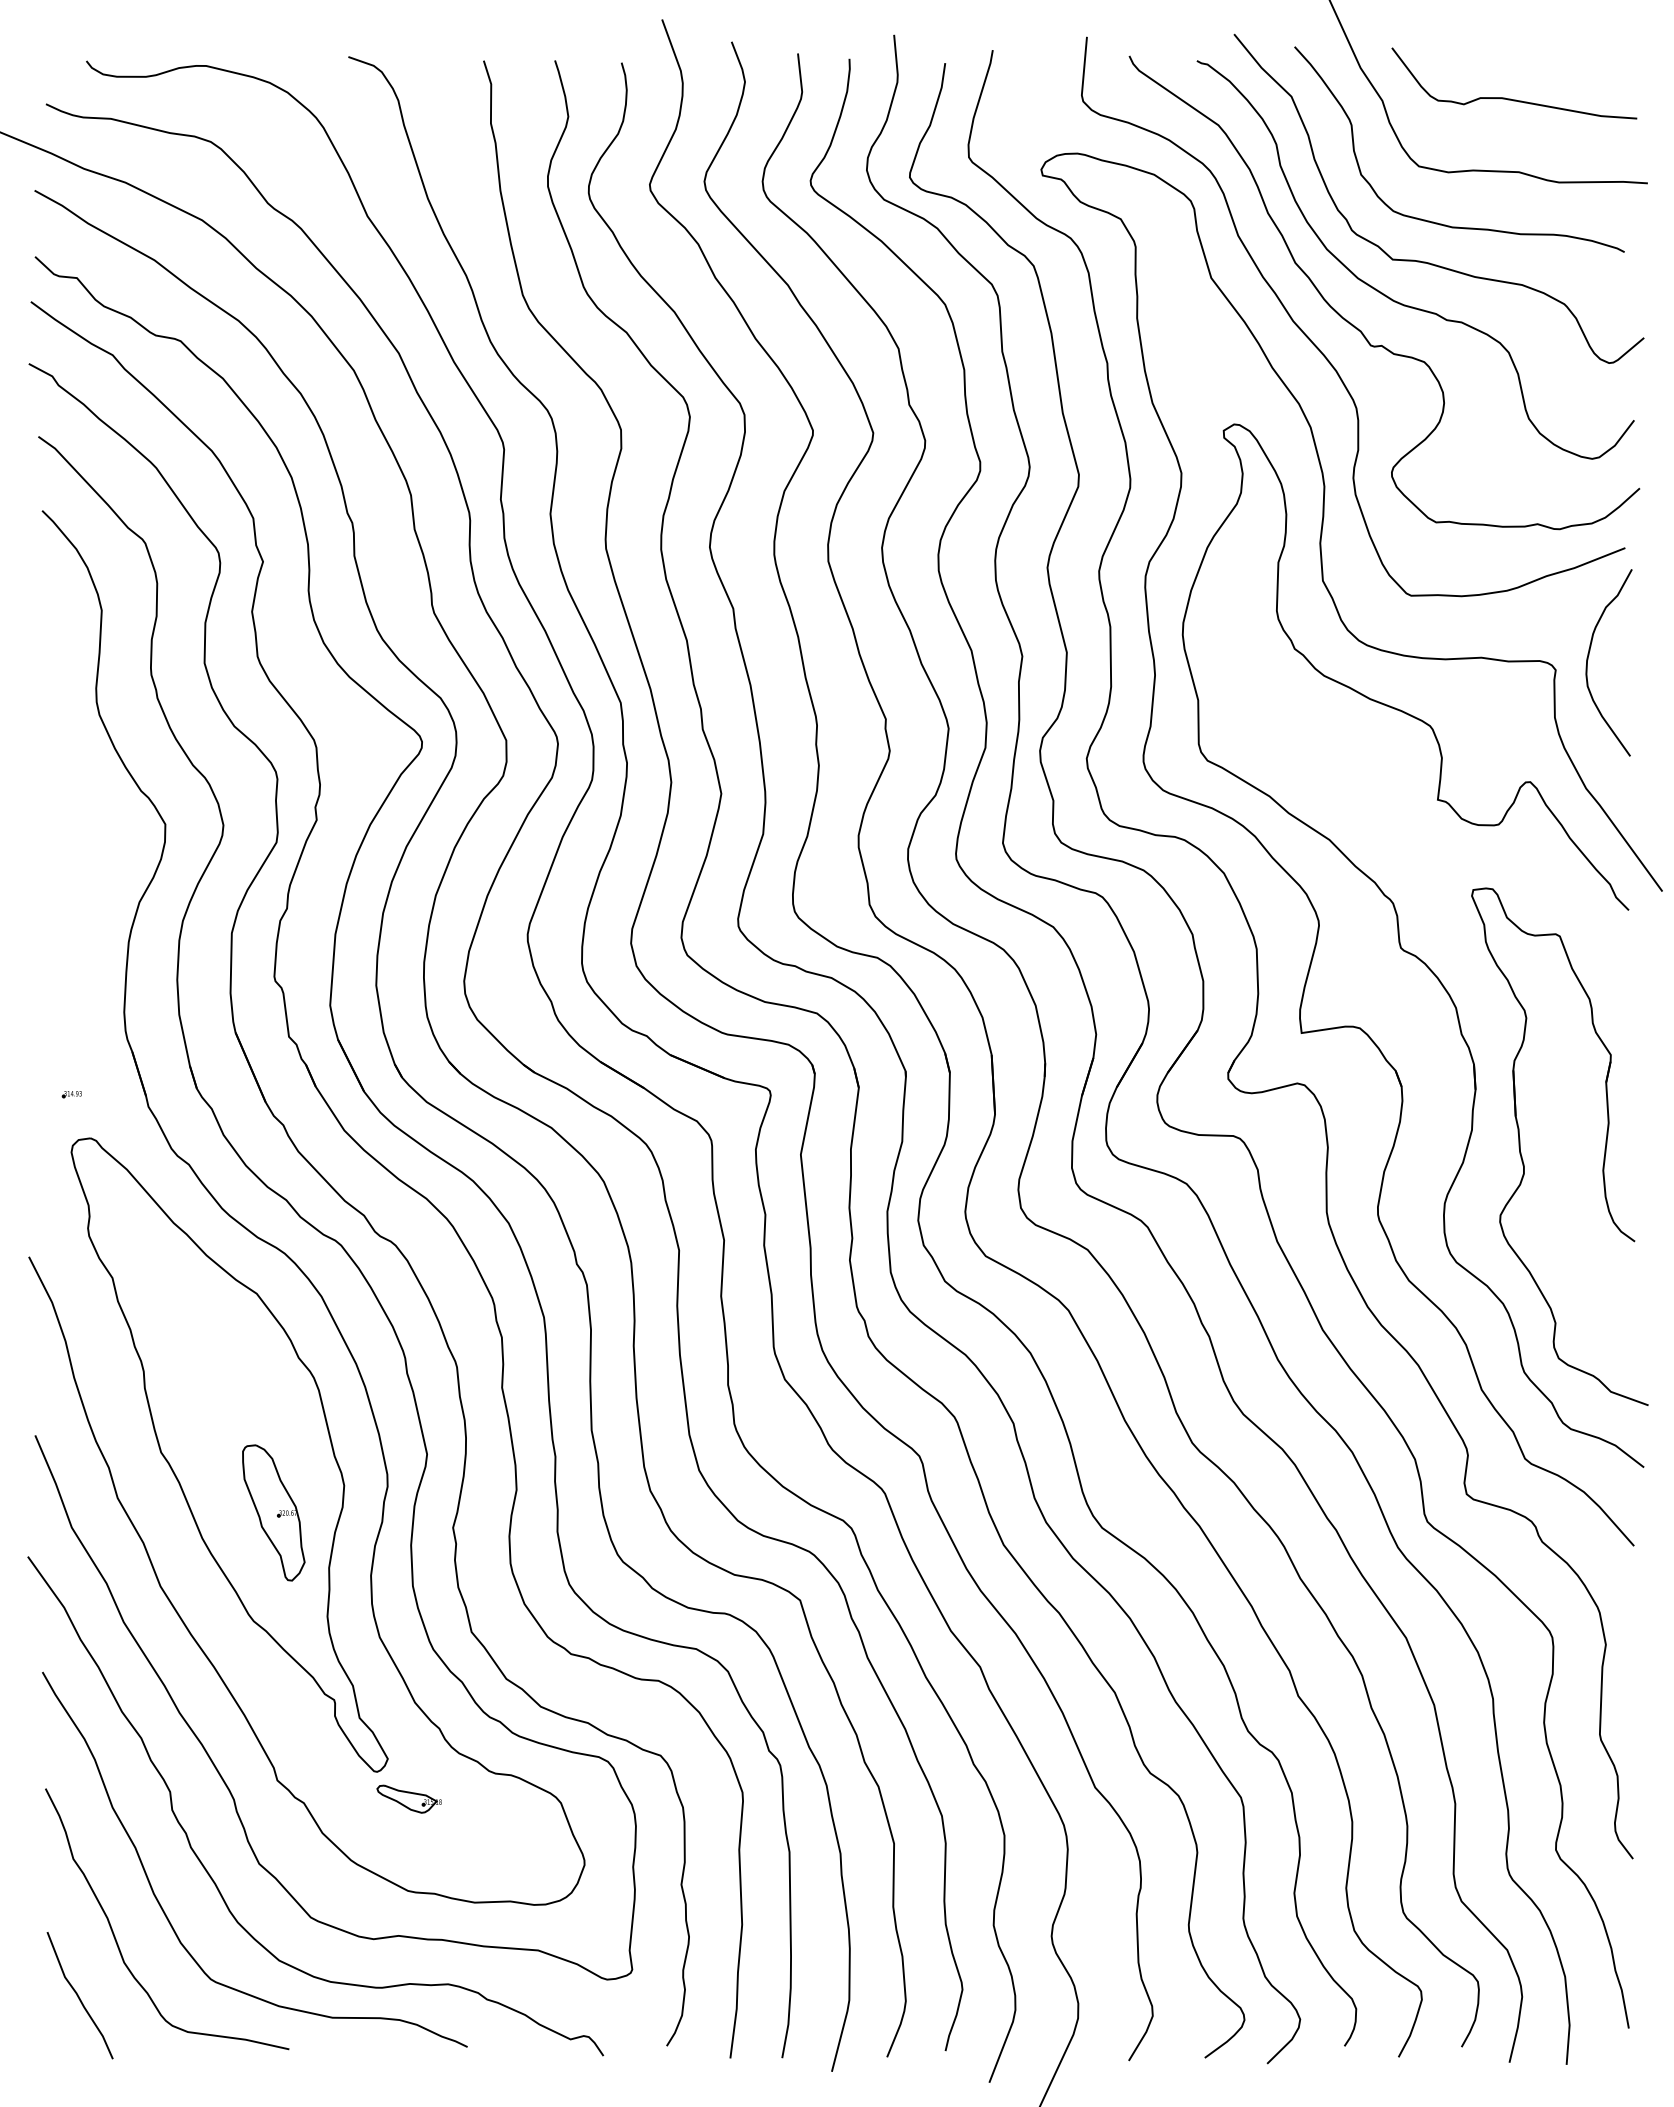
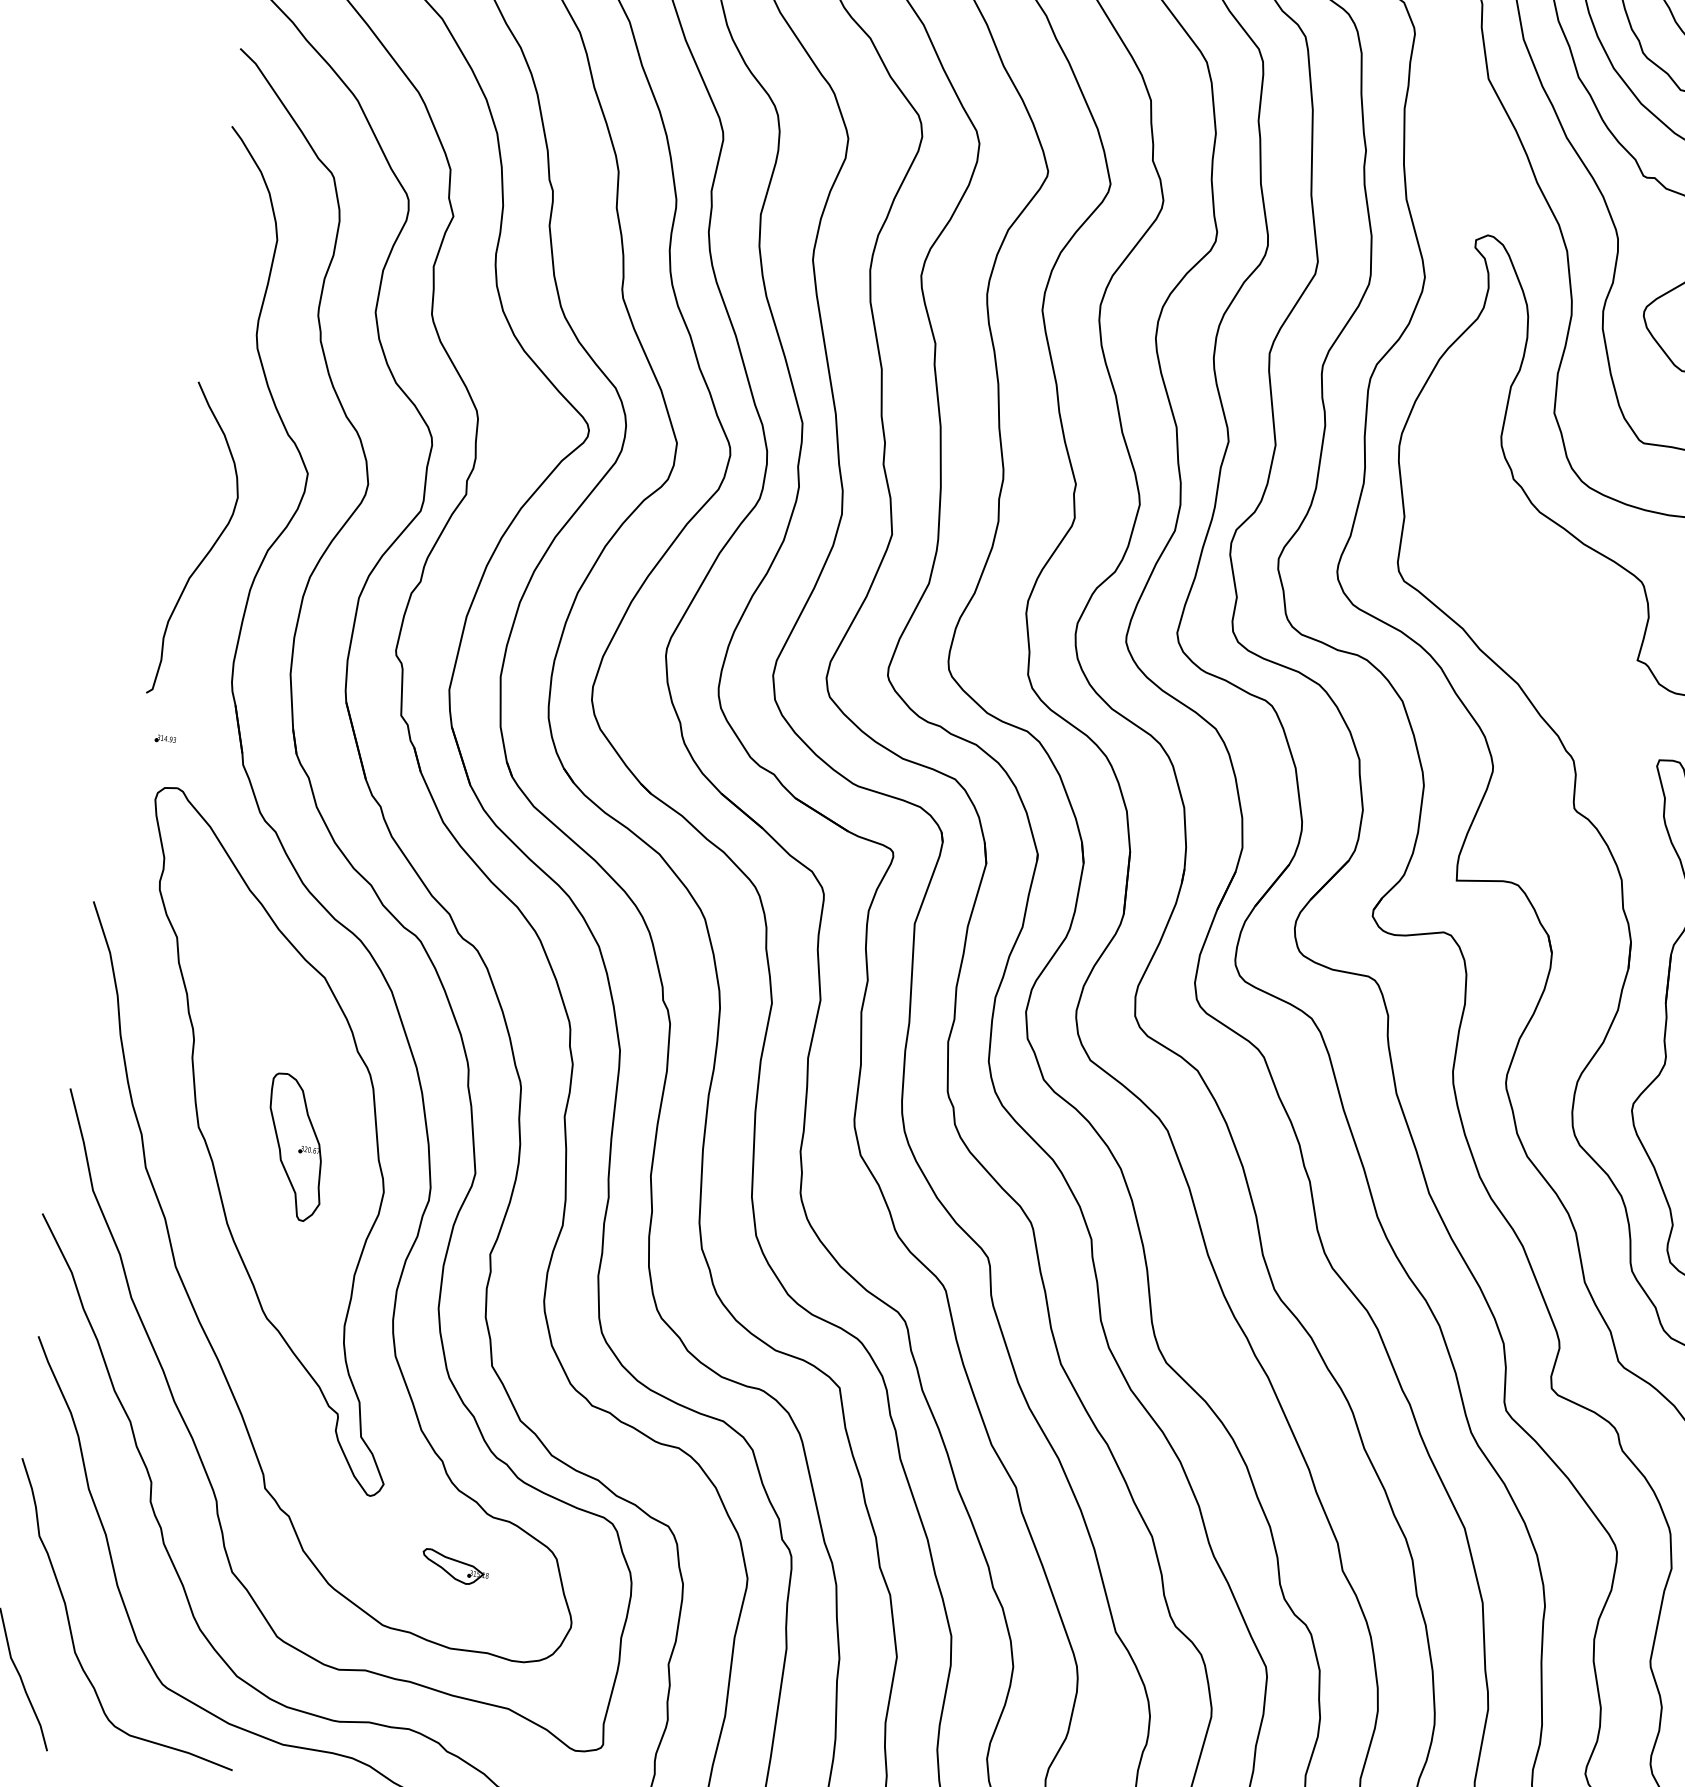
curve: (85, 908) -> (210, 547), added
part: (273, 1512) -> (295, 1147), moved
part: (408, 1798) -> (454, 1566), moved

